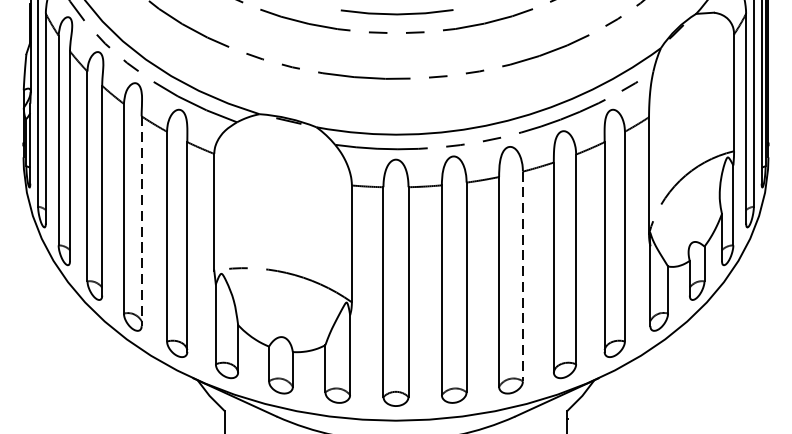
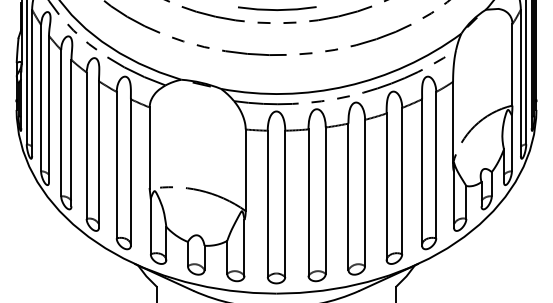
line: (140, 221) -> (98, 154), dashed -> solid
line: (523, 277) -> (365, 193), dashed -> solid

